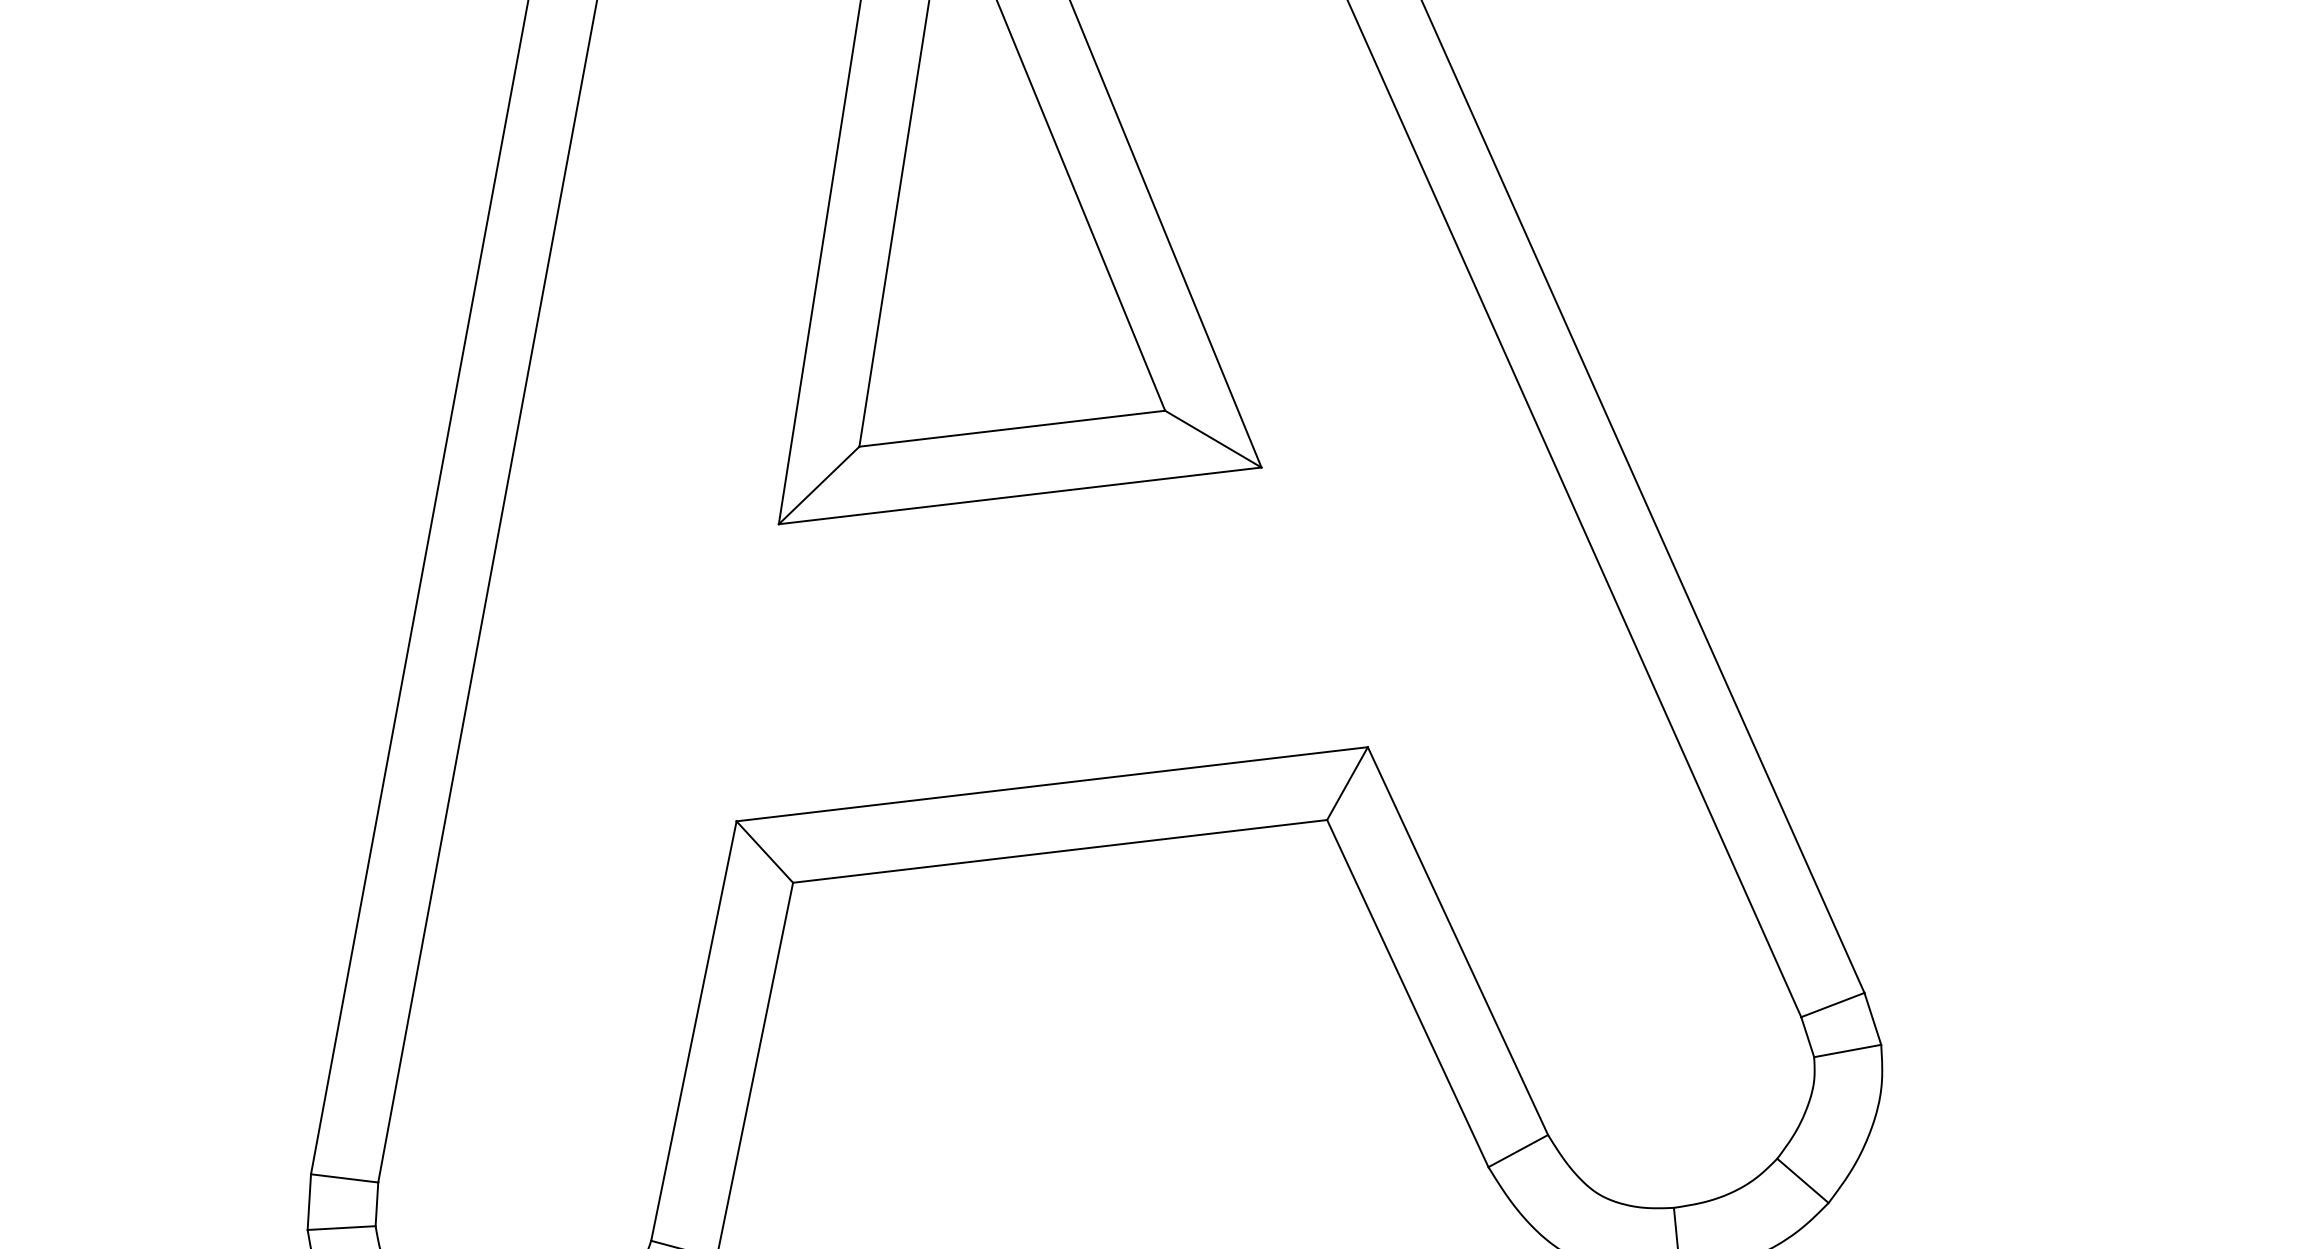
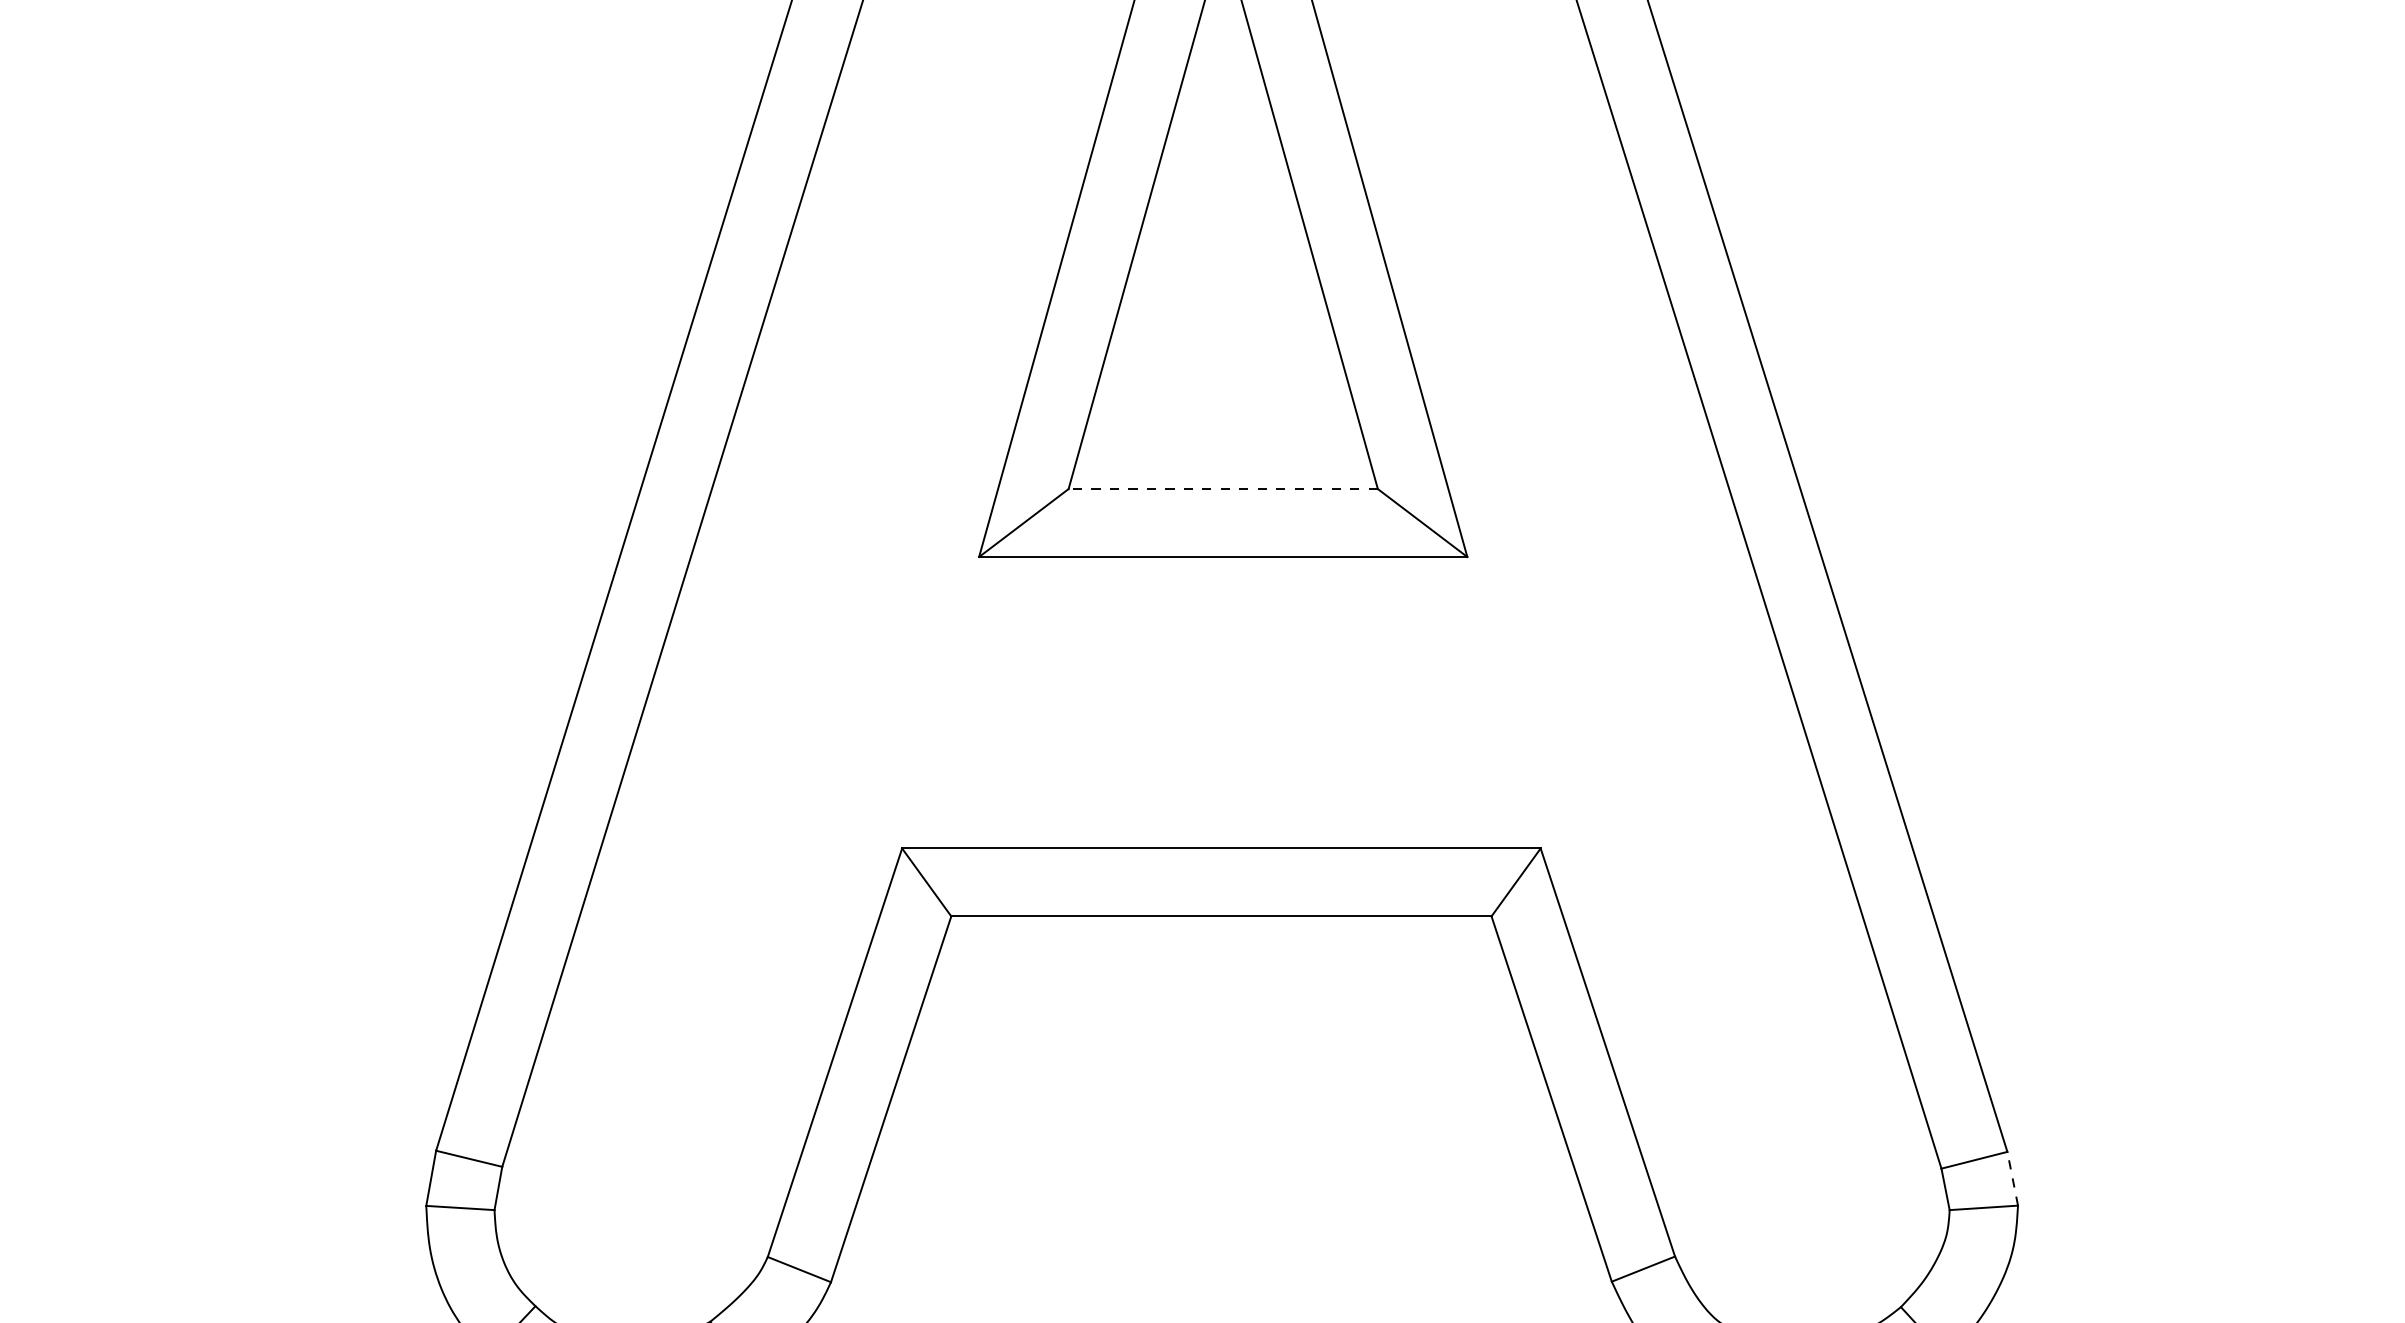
line: (1012, 429) -> (1223, 489), solid -> dashed
line: (1872, 1018) -> (2012, 1178), solid -> dashed

